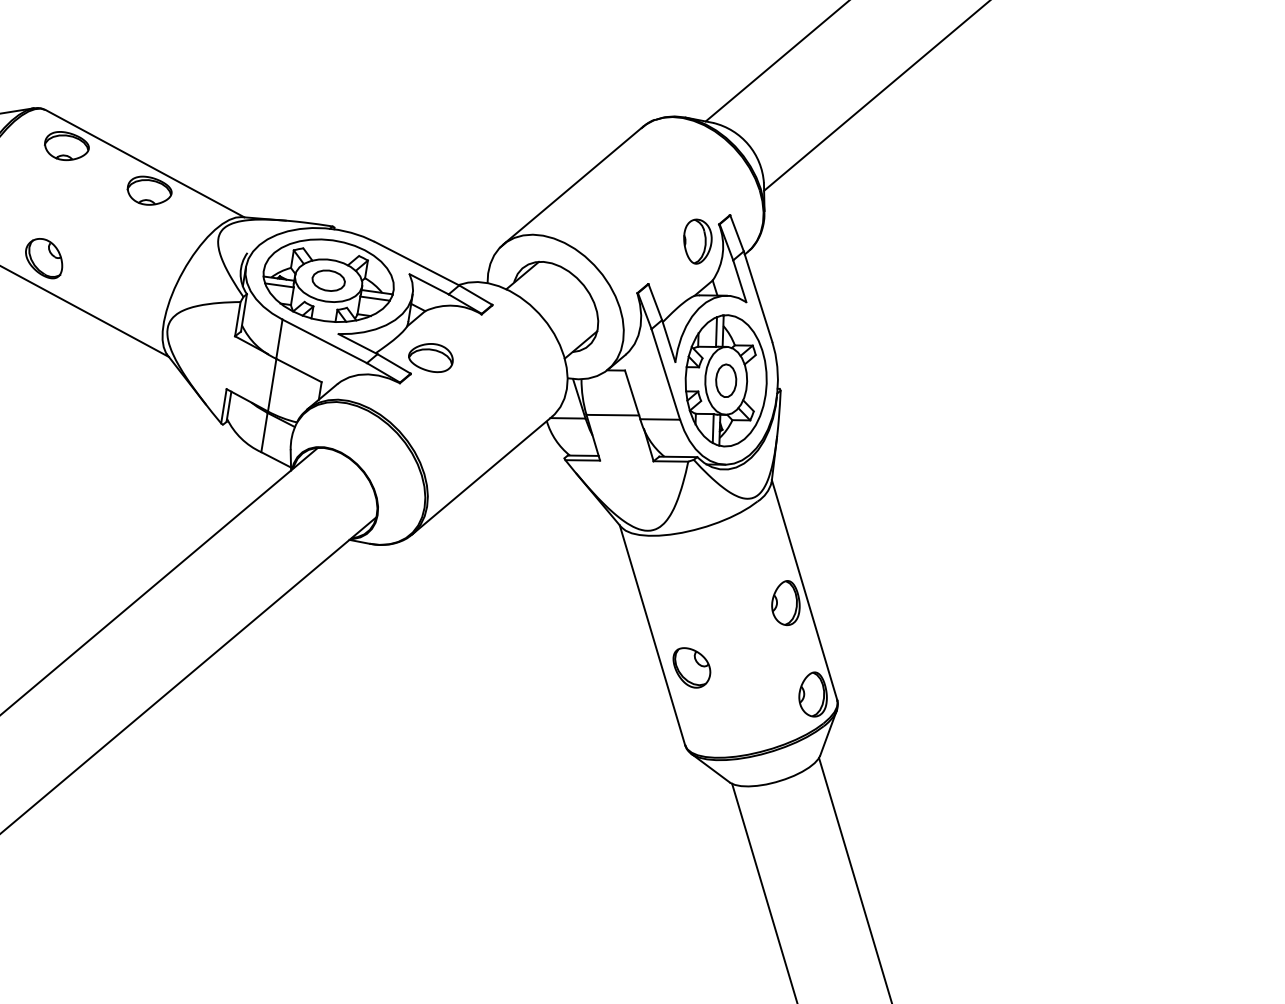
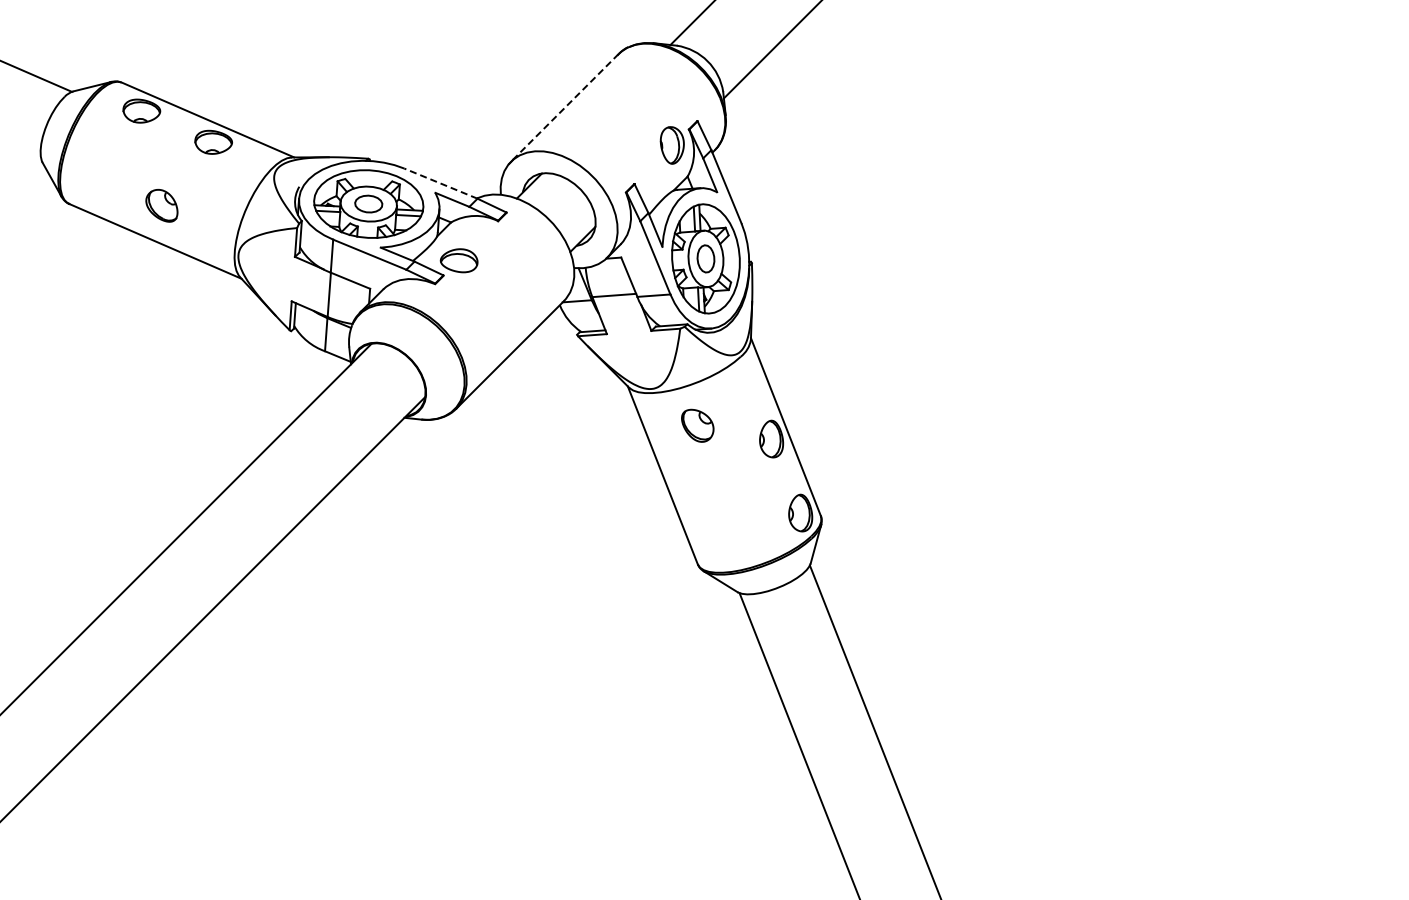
line: (572, 186) -> (564, 108), solid -> dashed
part: (43, 258) -> (161, 205), moved
line: (416, 263) -> (440, 183), solid -> dashed
part: (691, 667) -> (697, 425), moved

